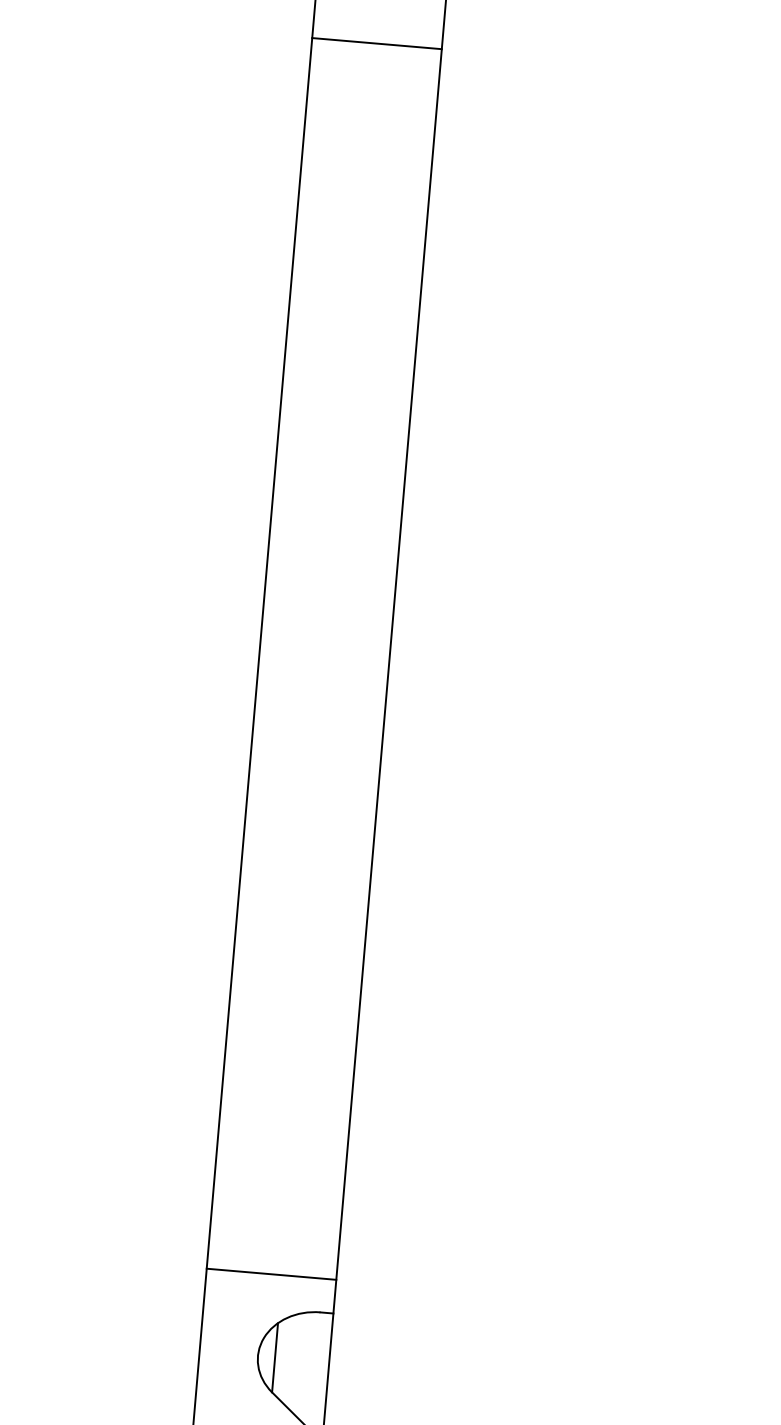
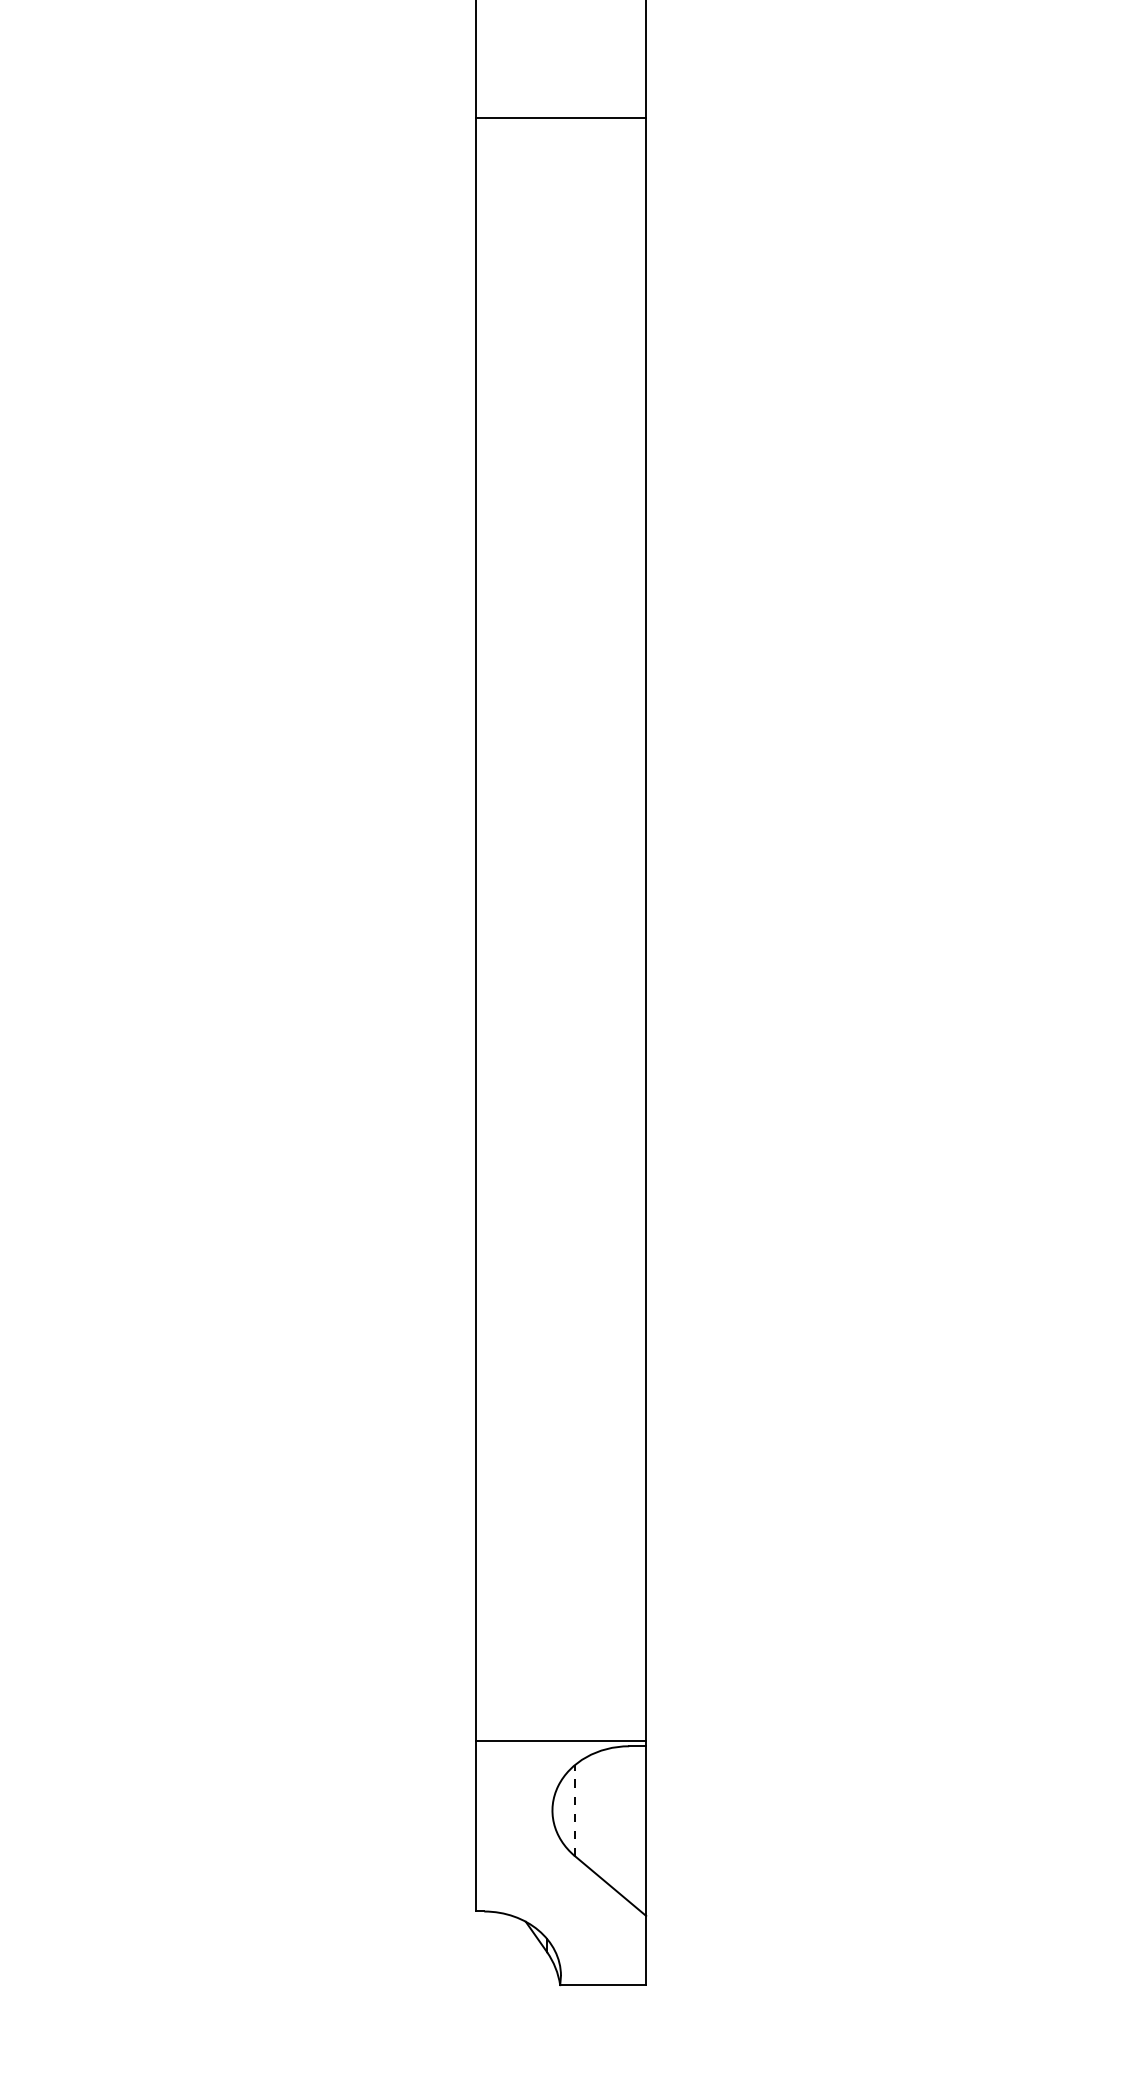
line: (376, 43) -> (560, 118), moved
line: (271, 1274) -> (560, 1741), moved
line: (274, 1357) -> (574, 1810), solid -> dashed

